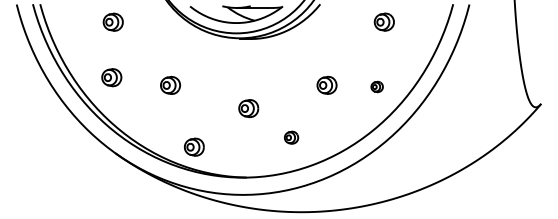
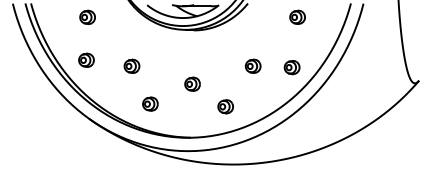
part: (376, 86) -> (291, 67), size x1.67
part: (291, 137) -> (225, 106), size x1.43
part: (193, 146) -> (149, 103), moved

